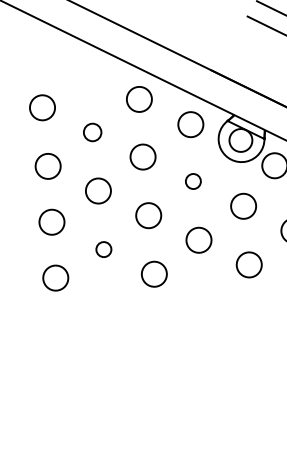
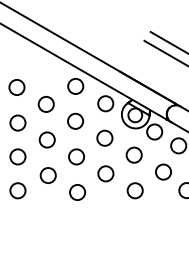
circle: (91, 132) -> (45, 104), size x1.43
circle: (192, 180) -> (104, 137), size x1.67
circle: (102, 249) -> (47, 175), size x1.67

